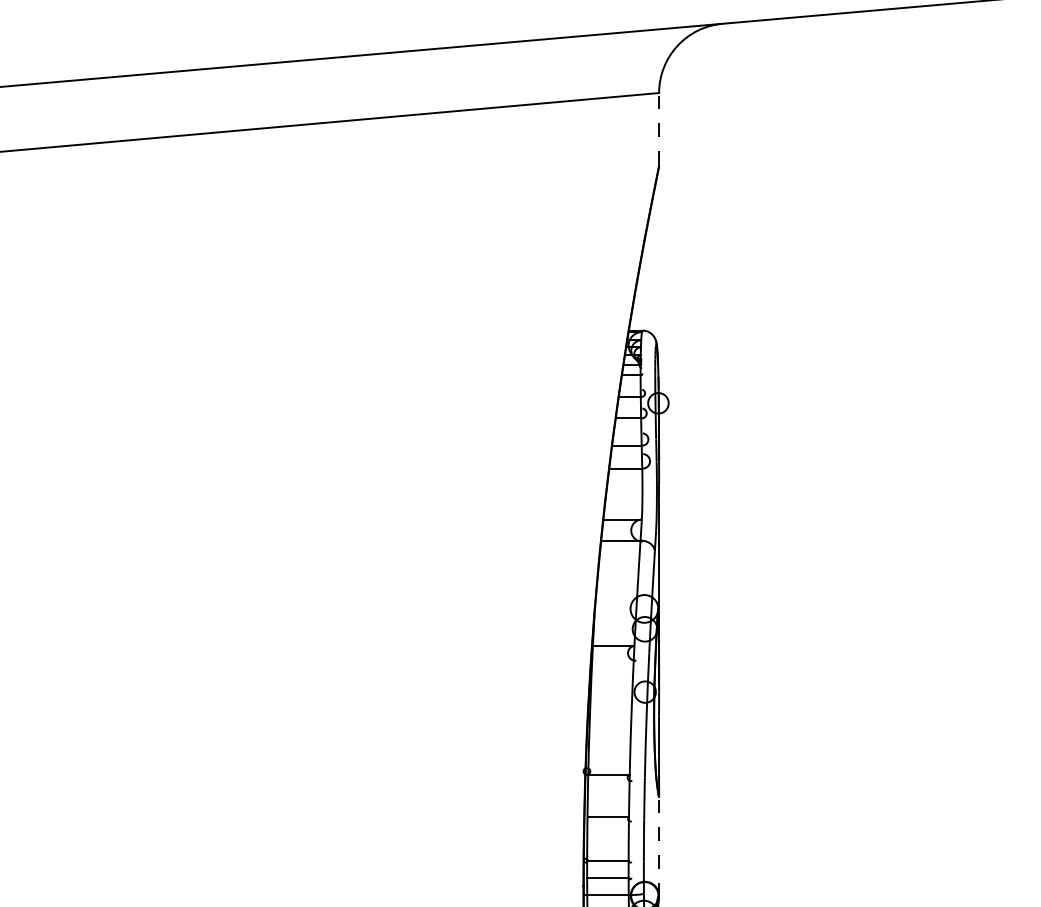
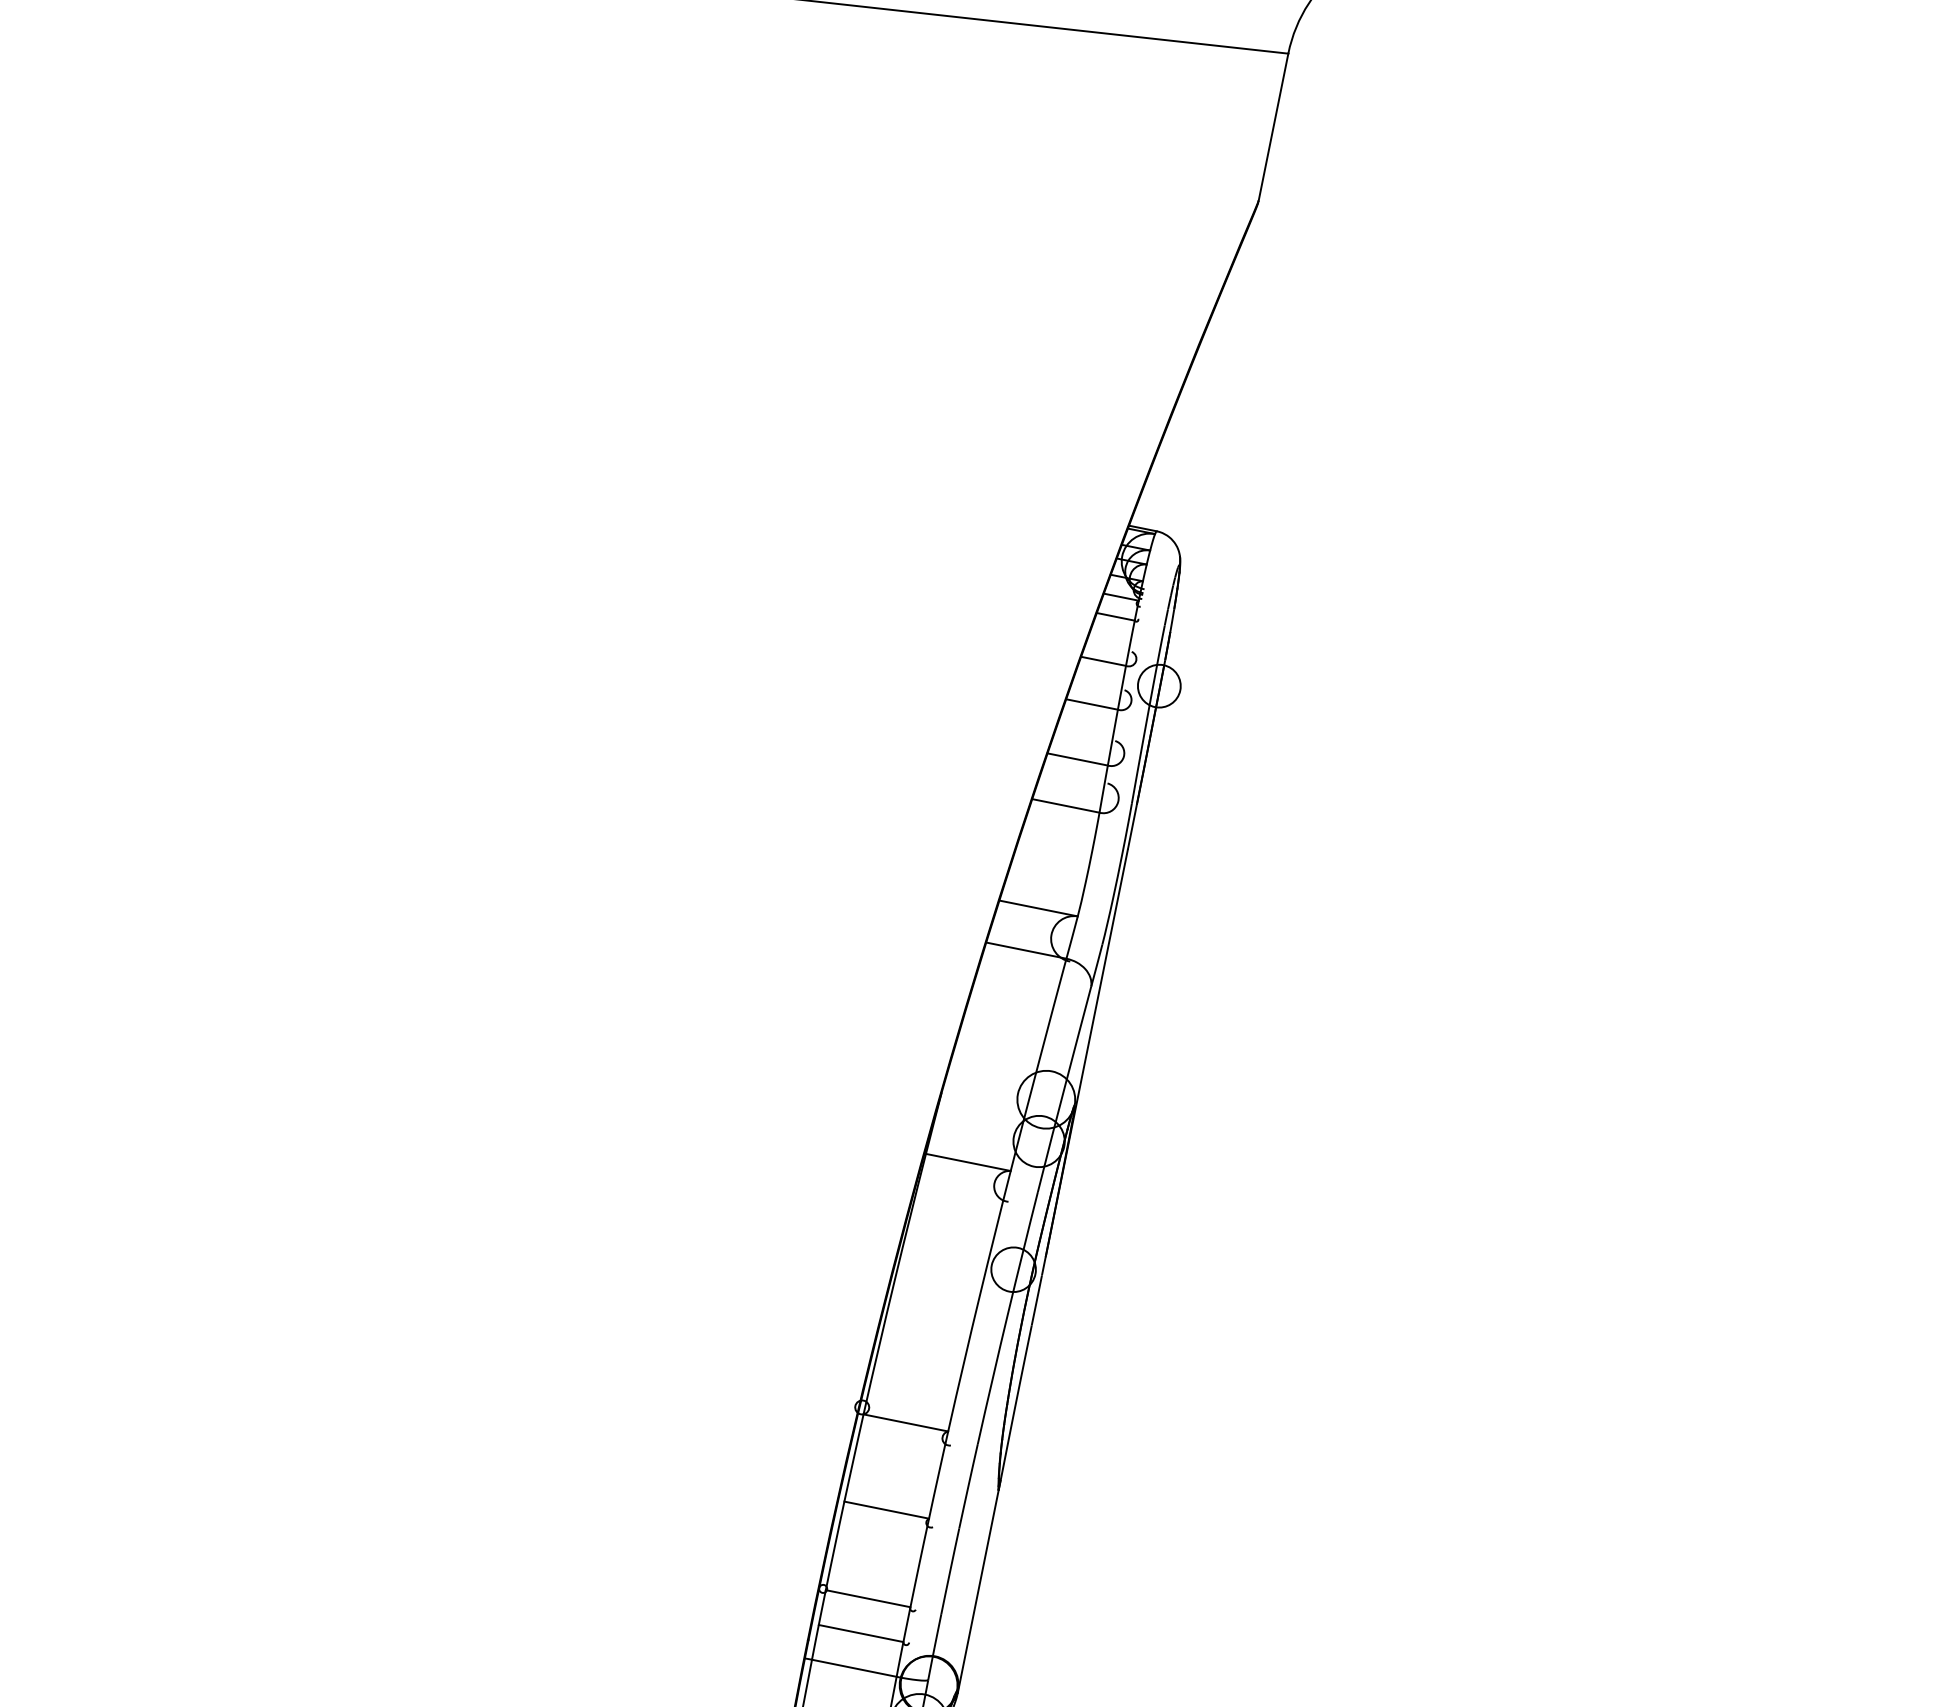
line: (659, 128) -> (1274, 126), dashed -> solid
line: (659, 844) -> (980, 1586), dashed -> solid

